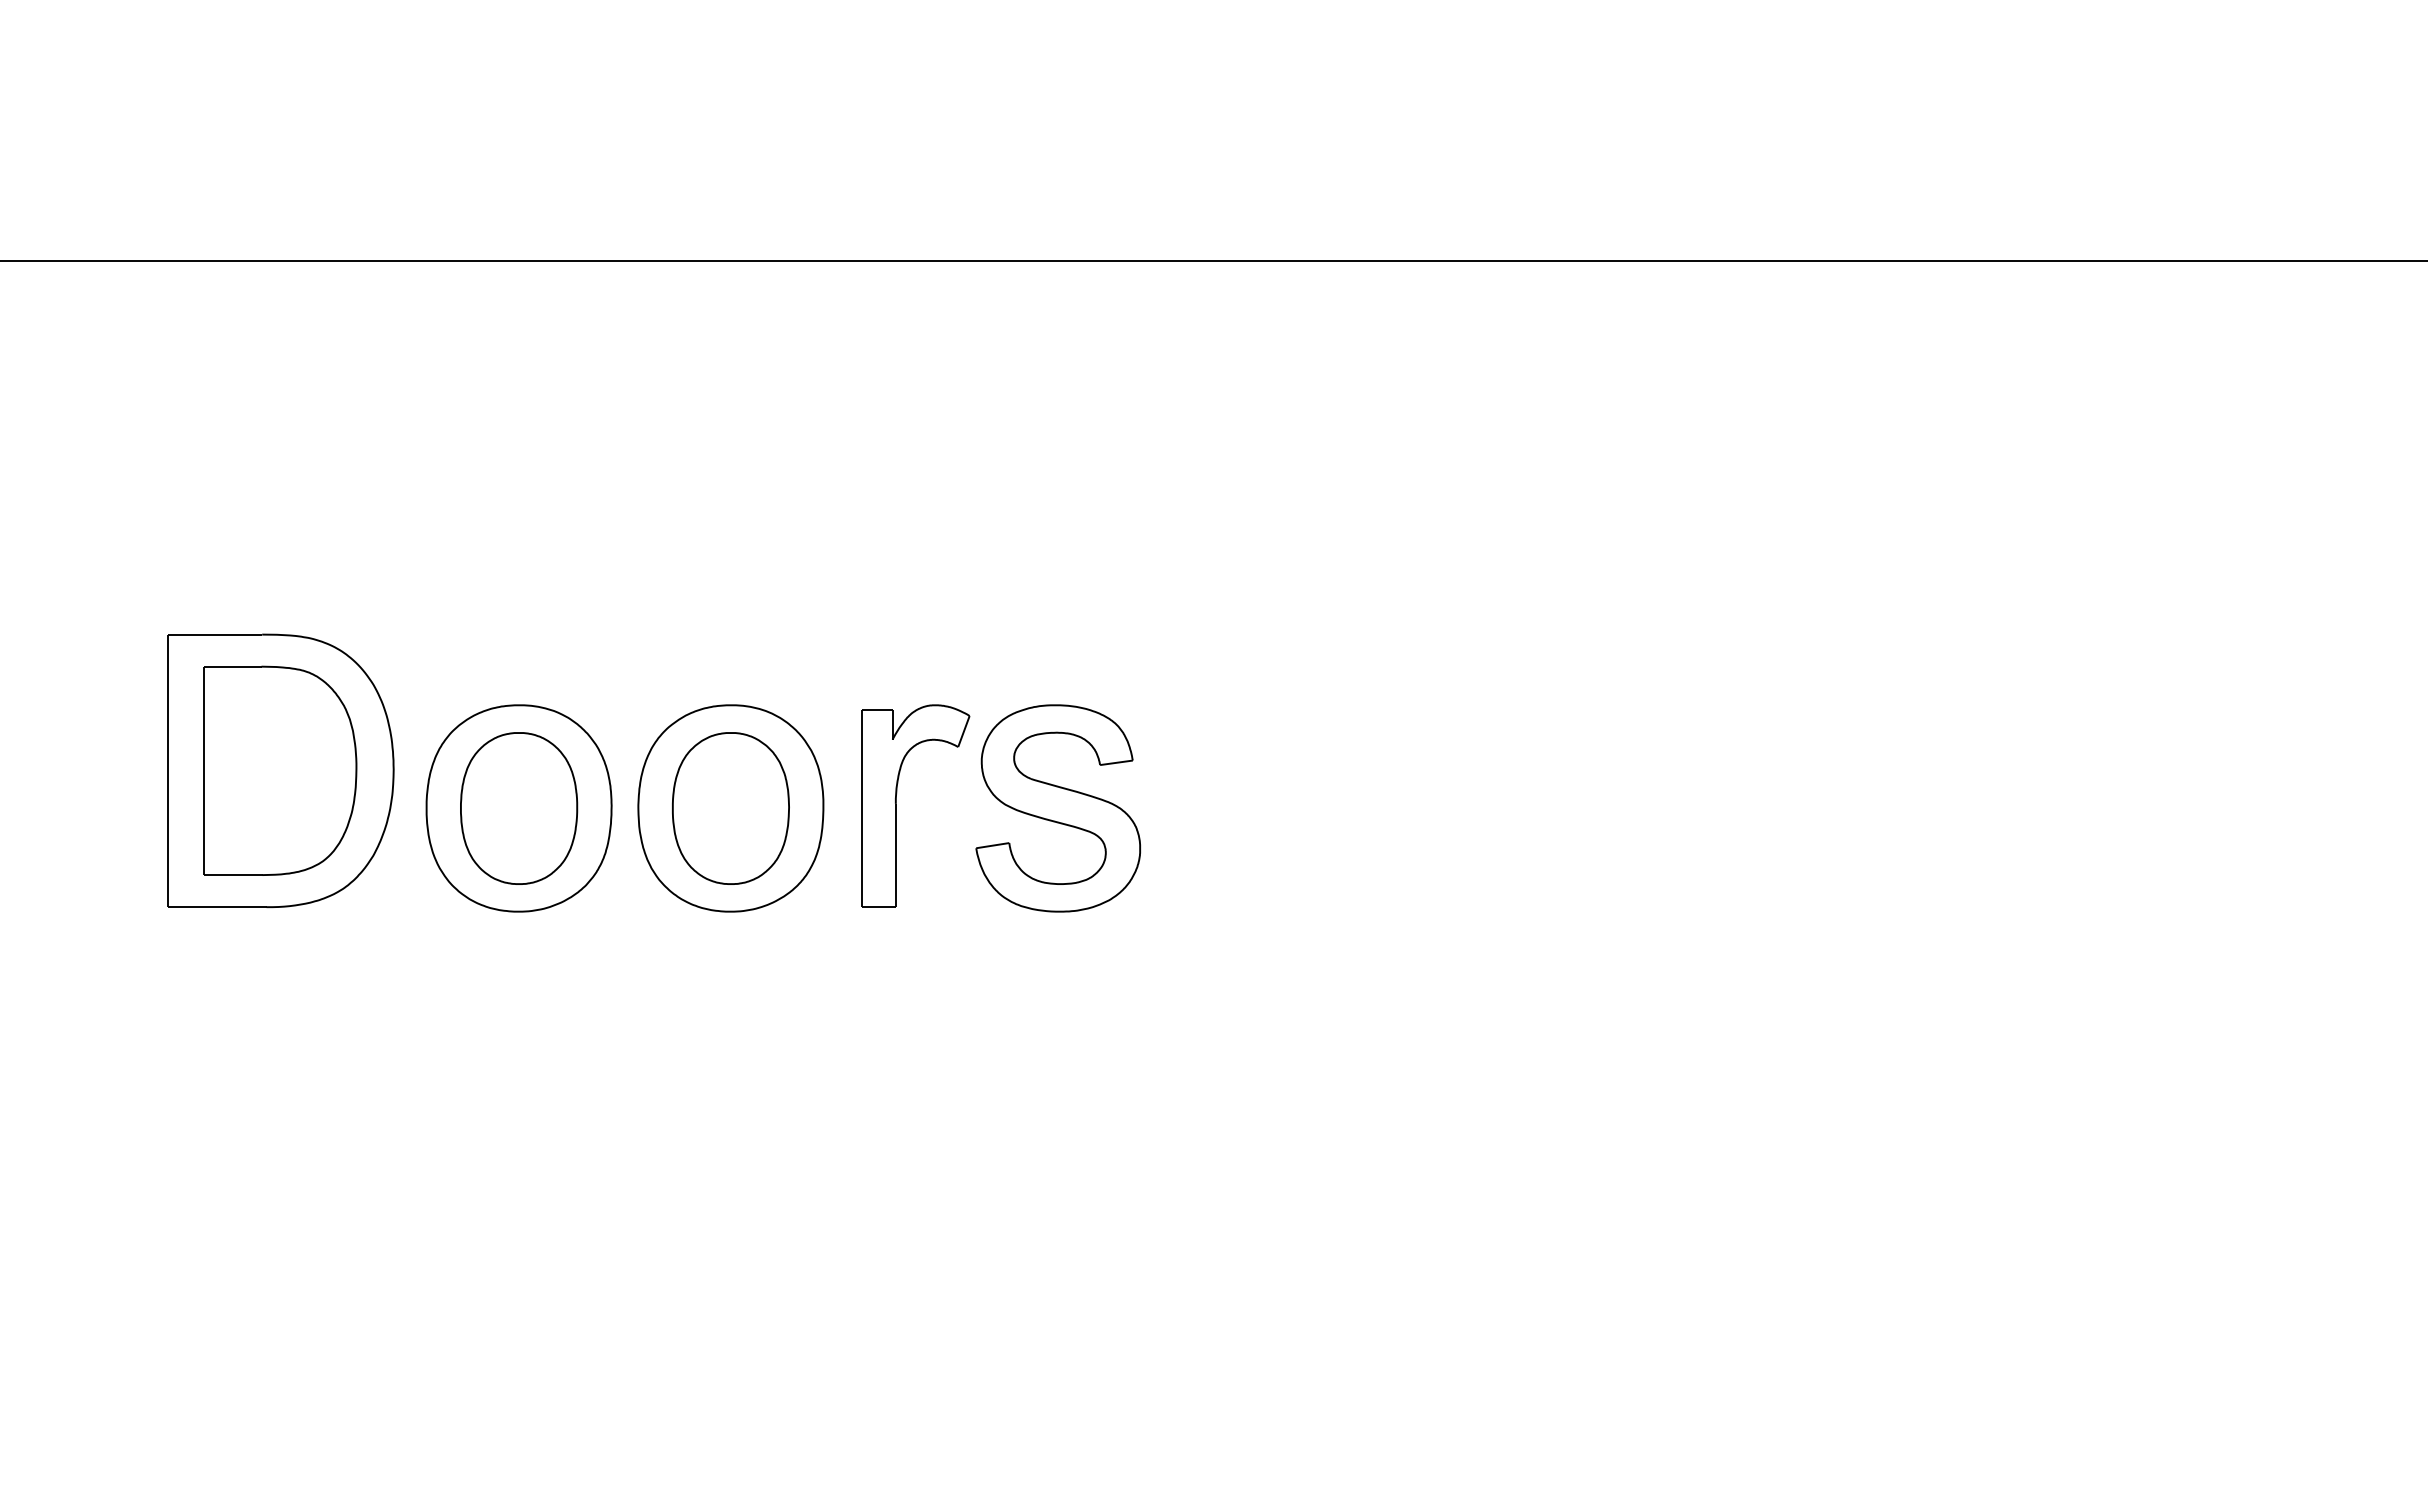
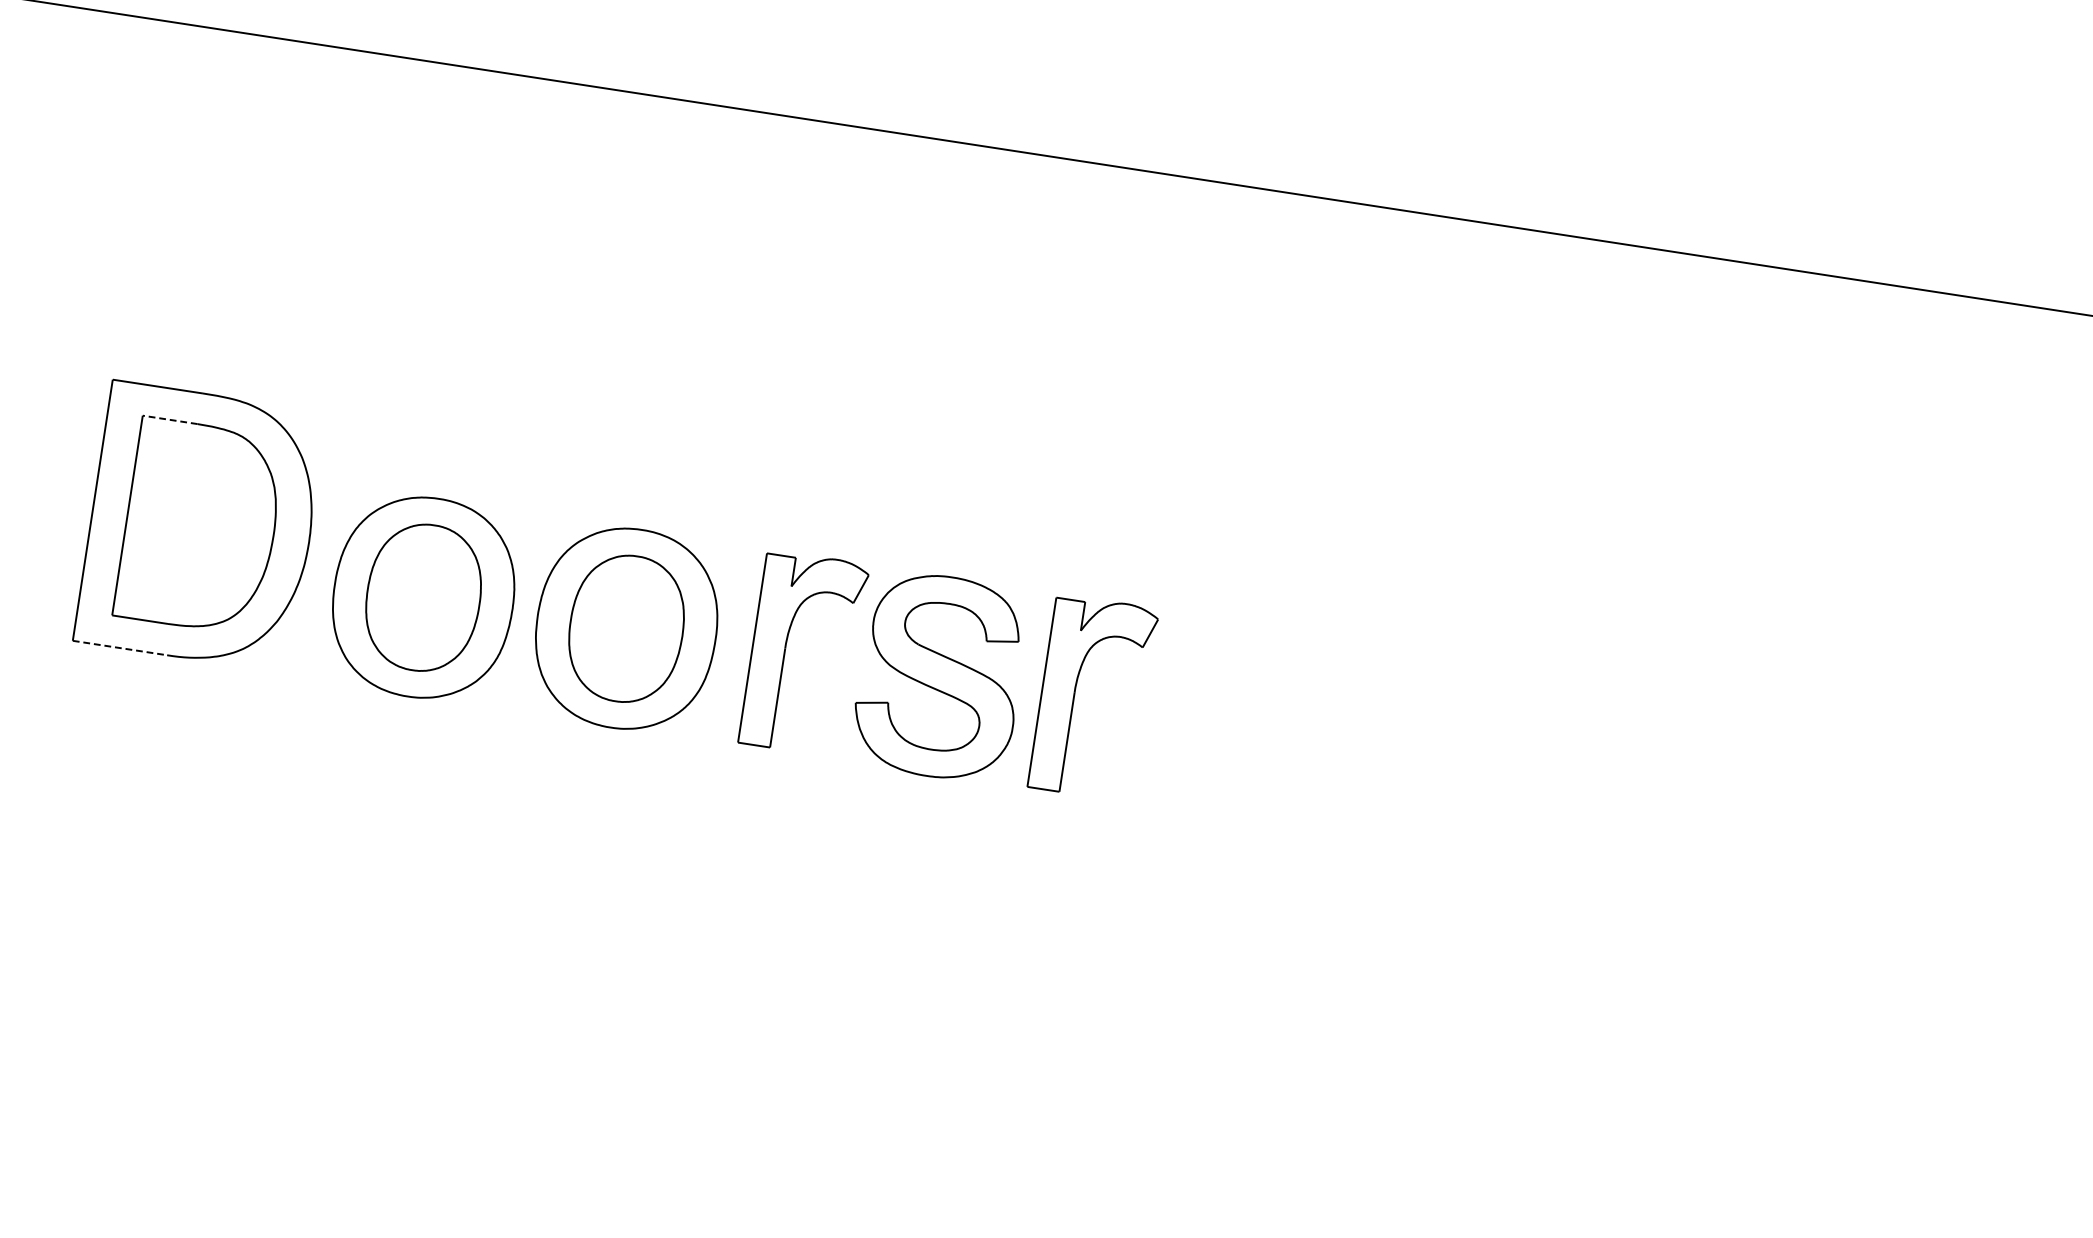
line: (232, 666) -> (169, 419), solid -> dashed
part: (1198, 805) -> (1074, 694), added
line: (217, 907) -> (120, 648), solid -> dashed

